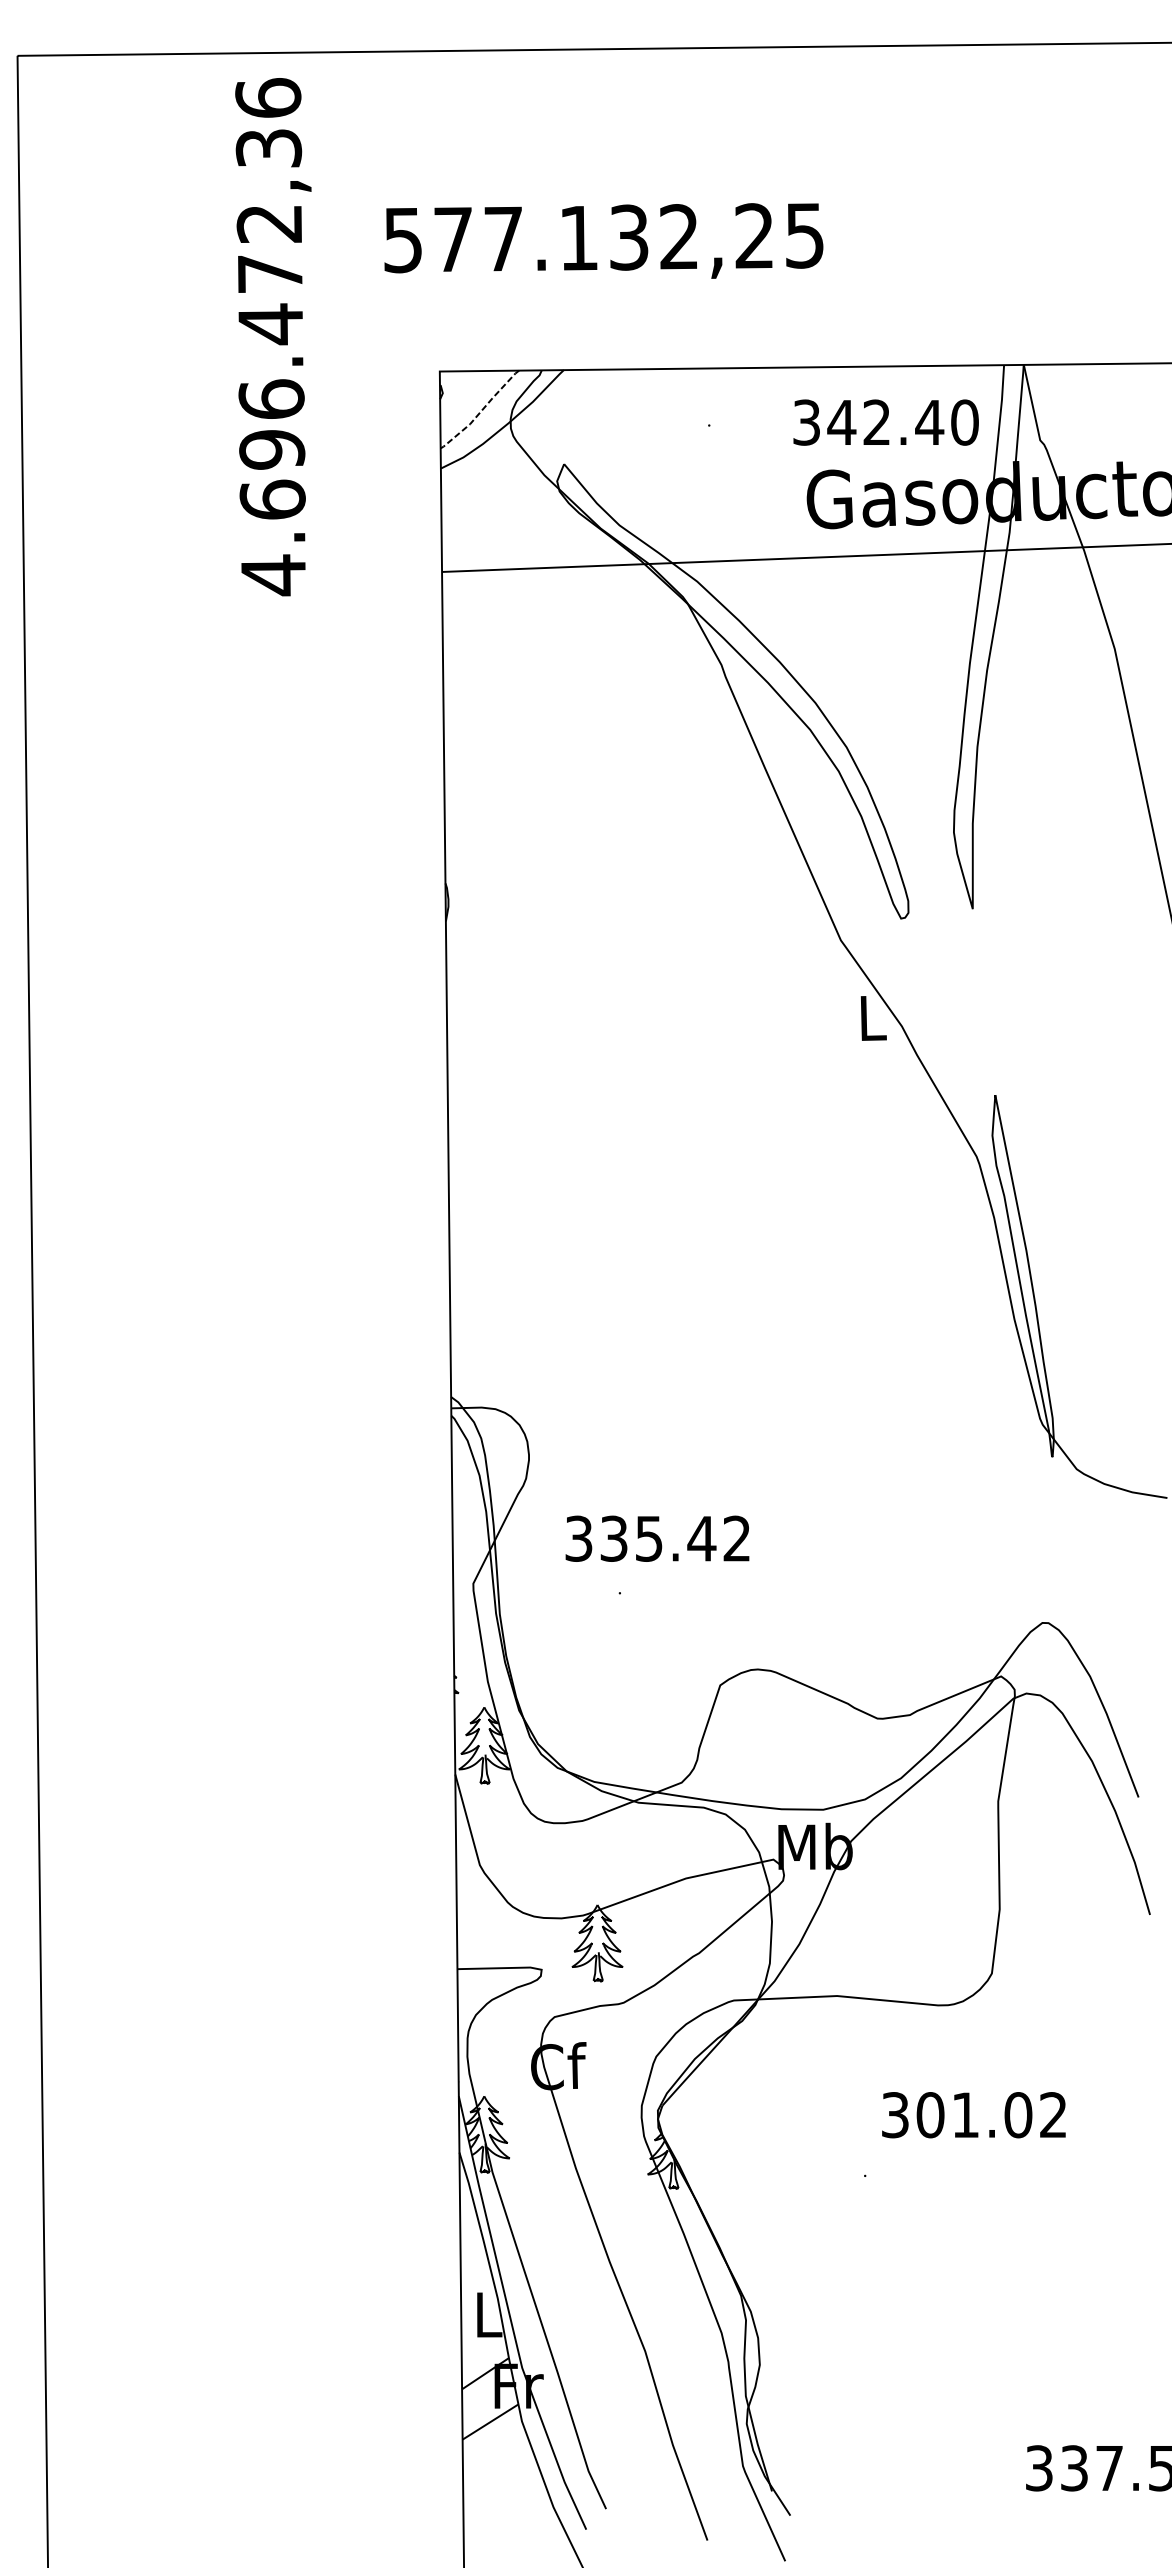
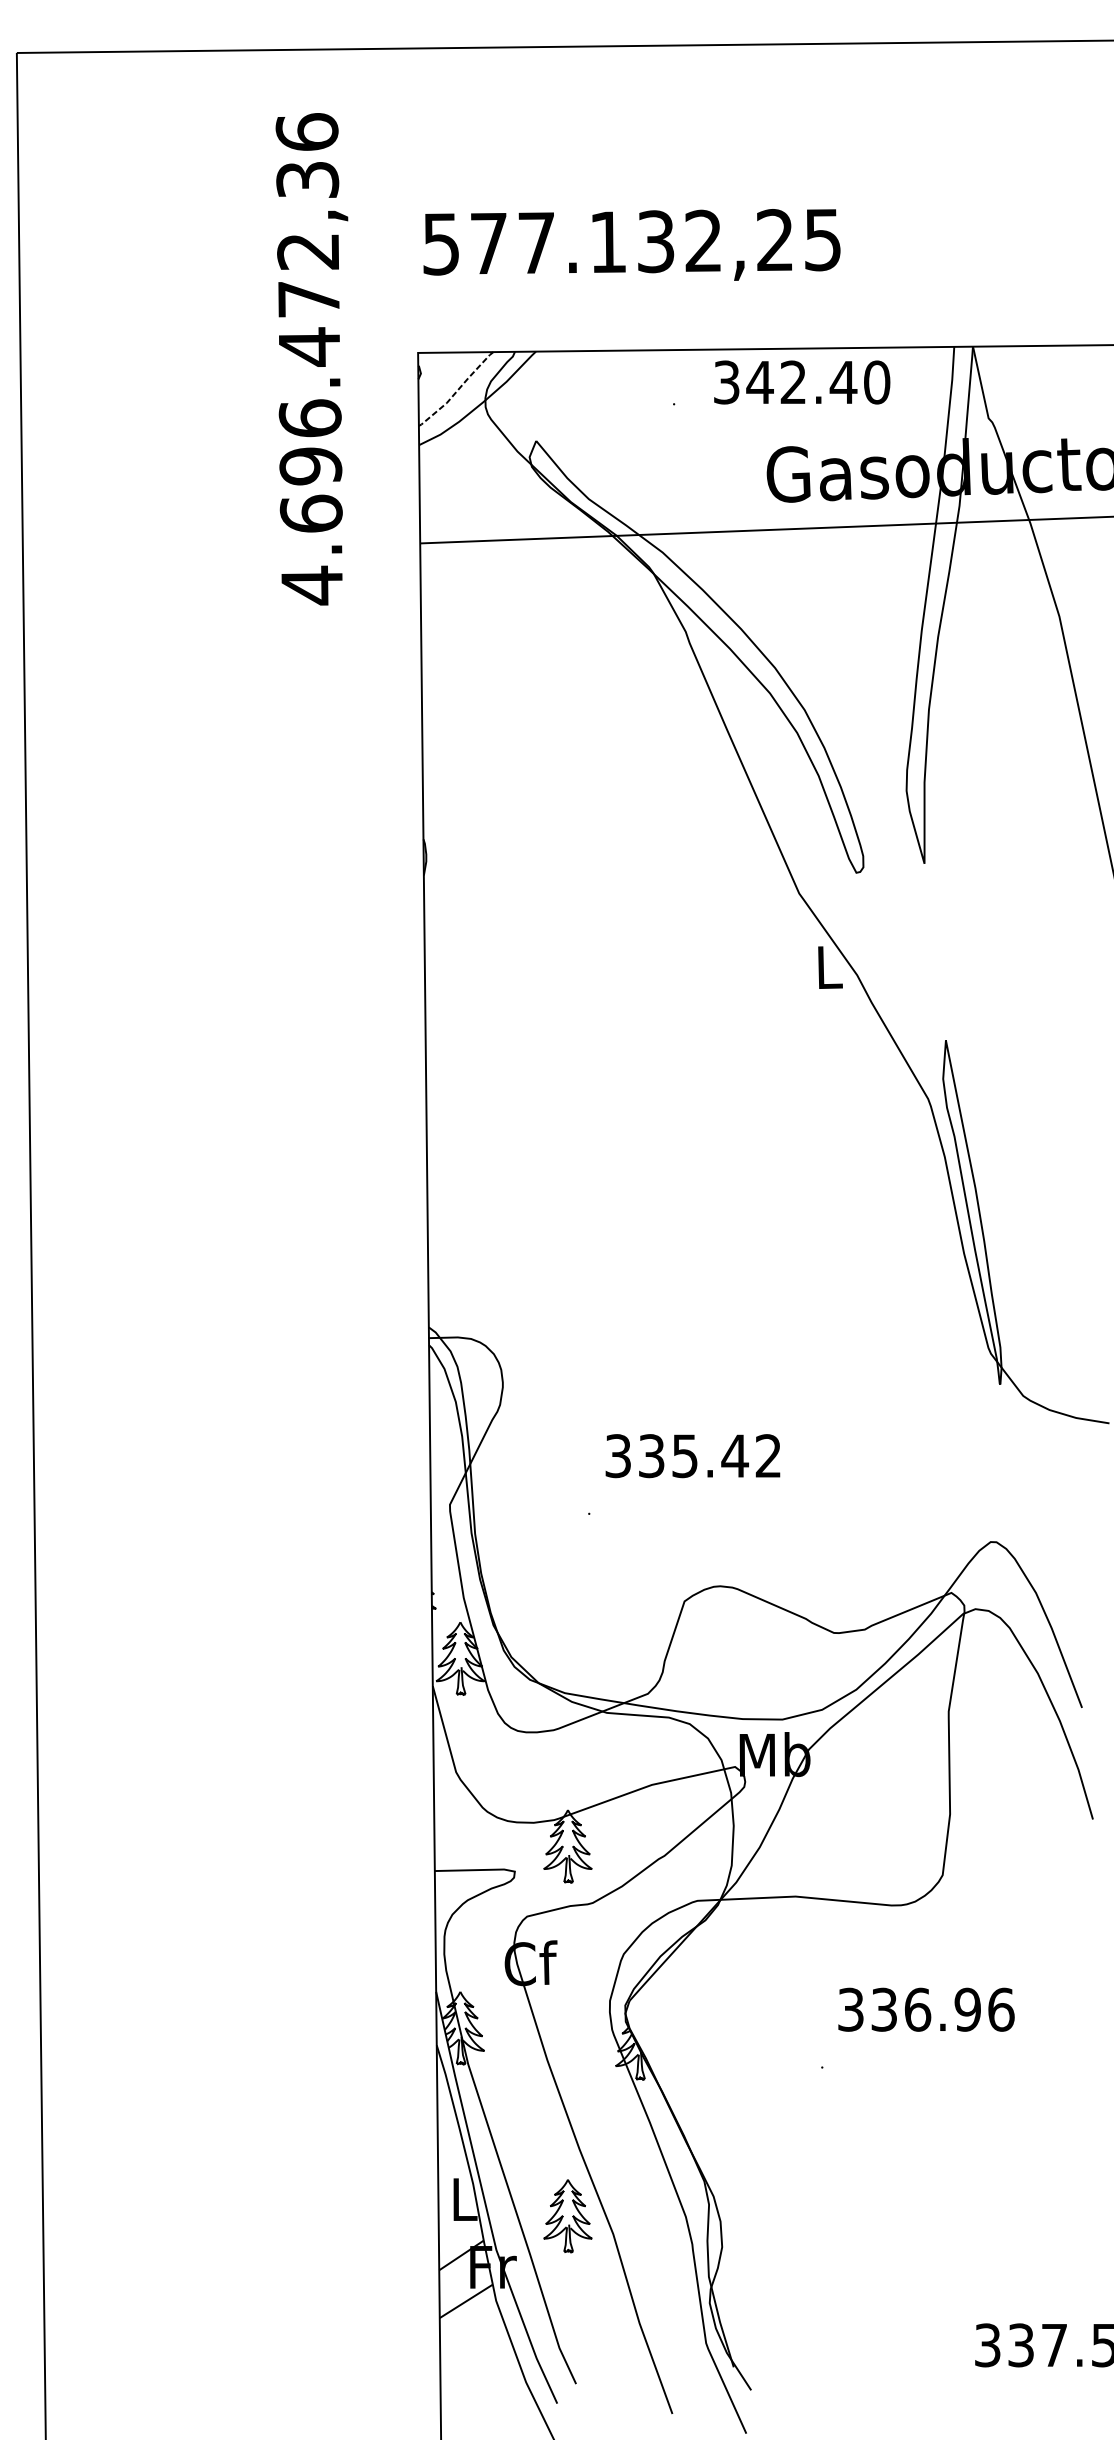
text: (603, 240) -> (631, 244), moved
text: (272, 337) -> (311, 359), moved
text: (886, 422) -> (802, 382), moved
text: (657, 1539) -> (692, 1456), moved
text: (991, 2114) -> (942, 2009), 301.02 -> 336.96
part: (597, 2332) -> (567, 2216), added

